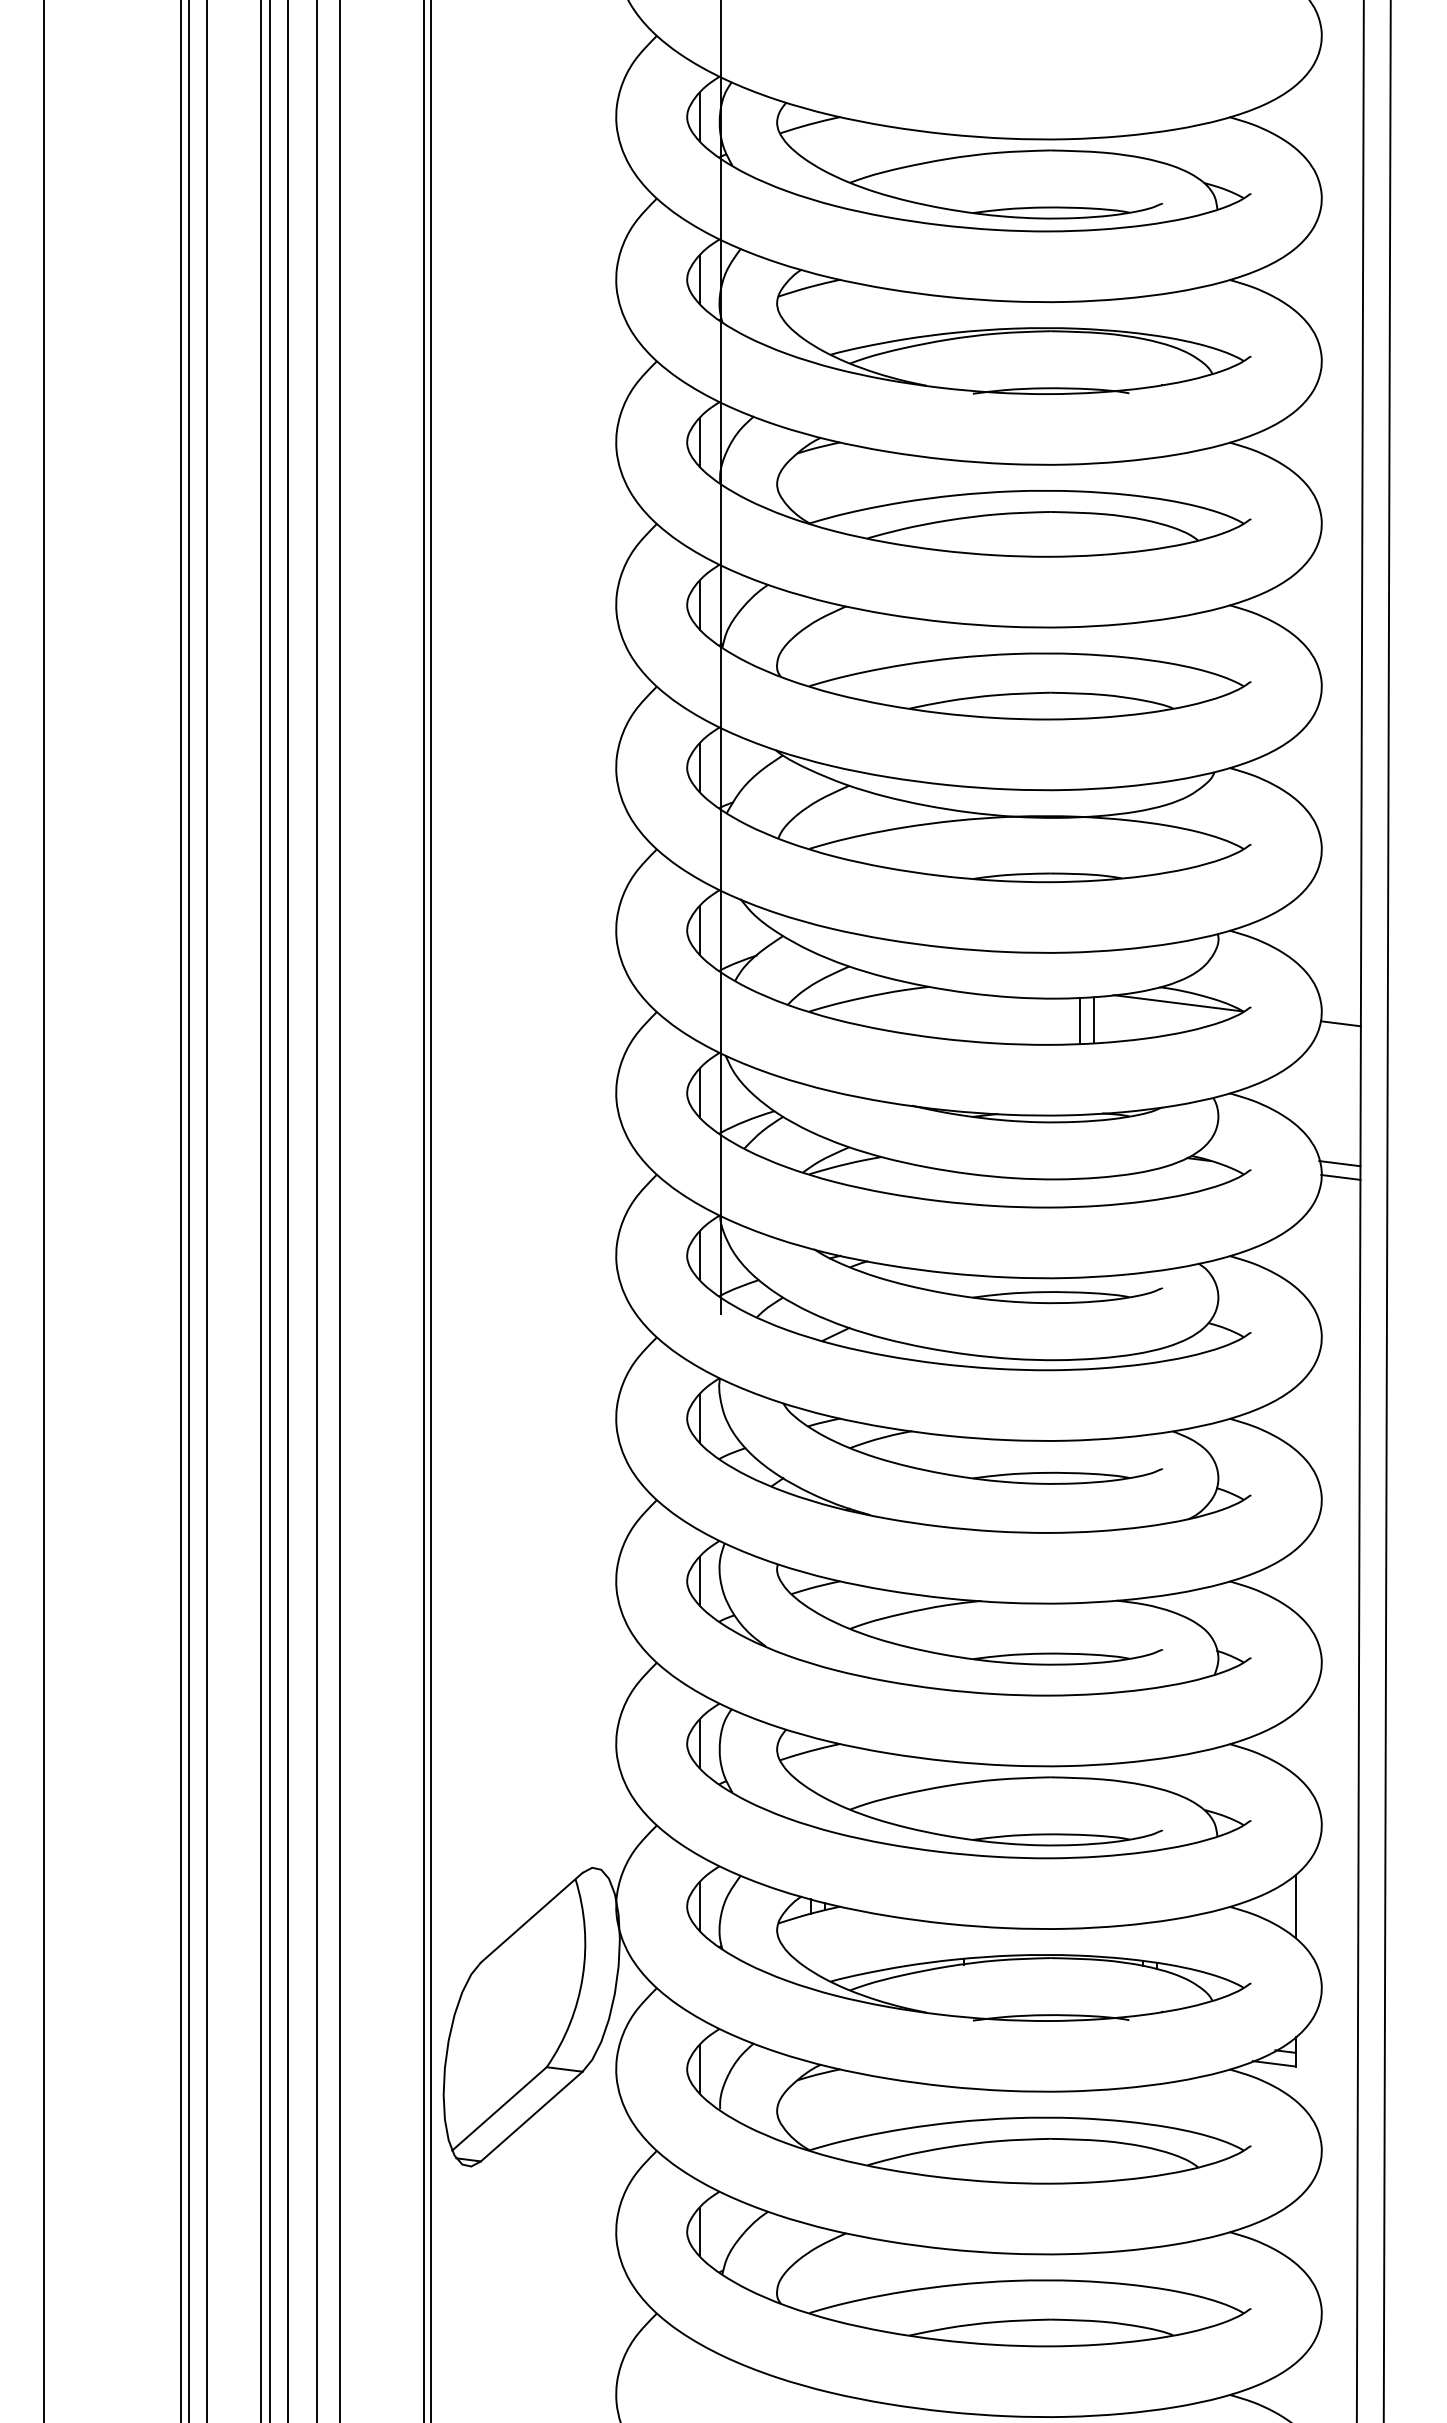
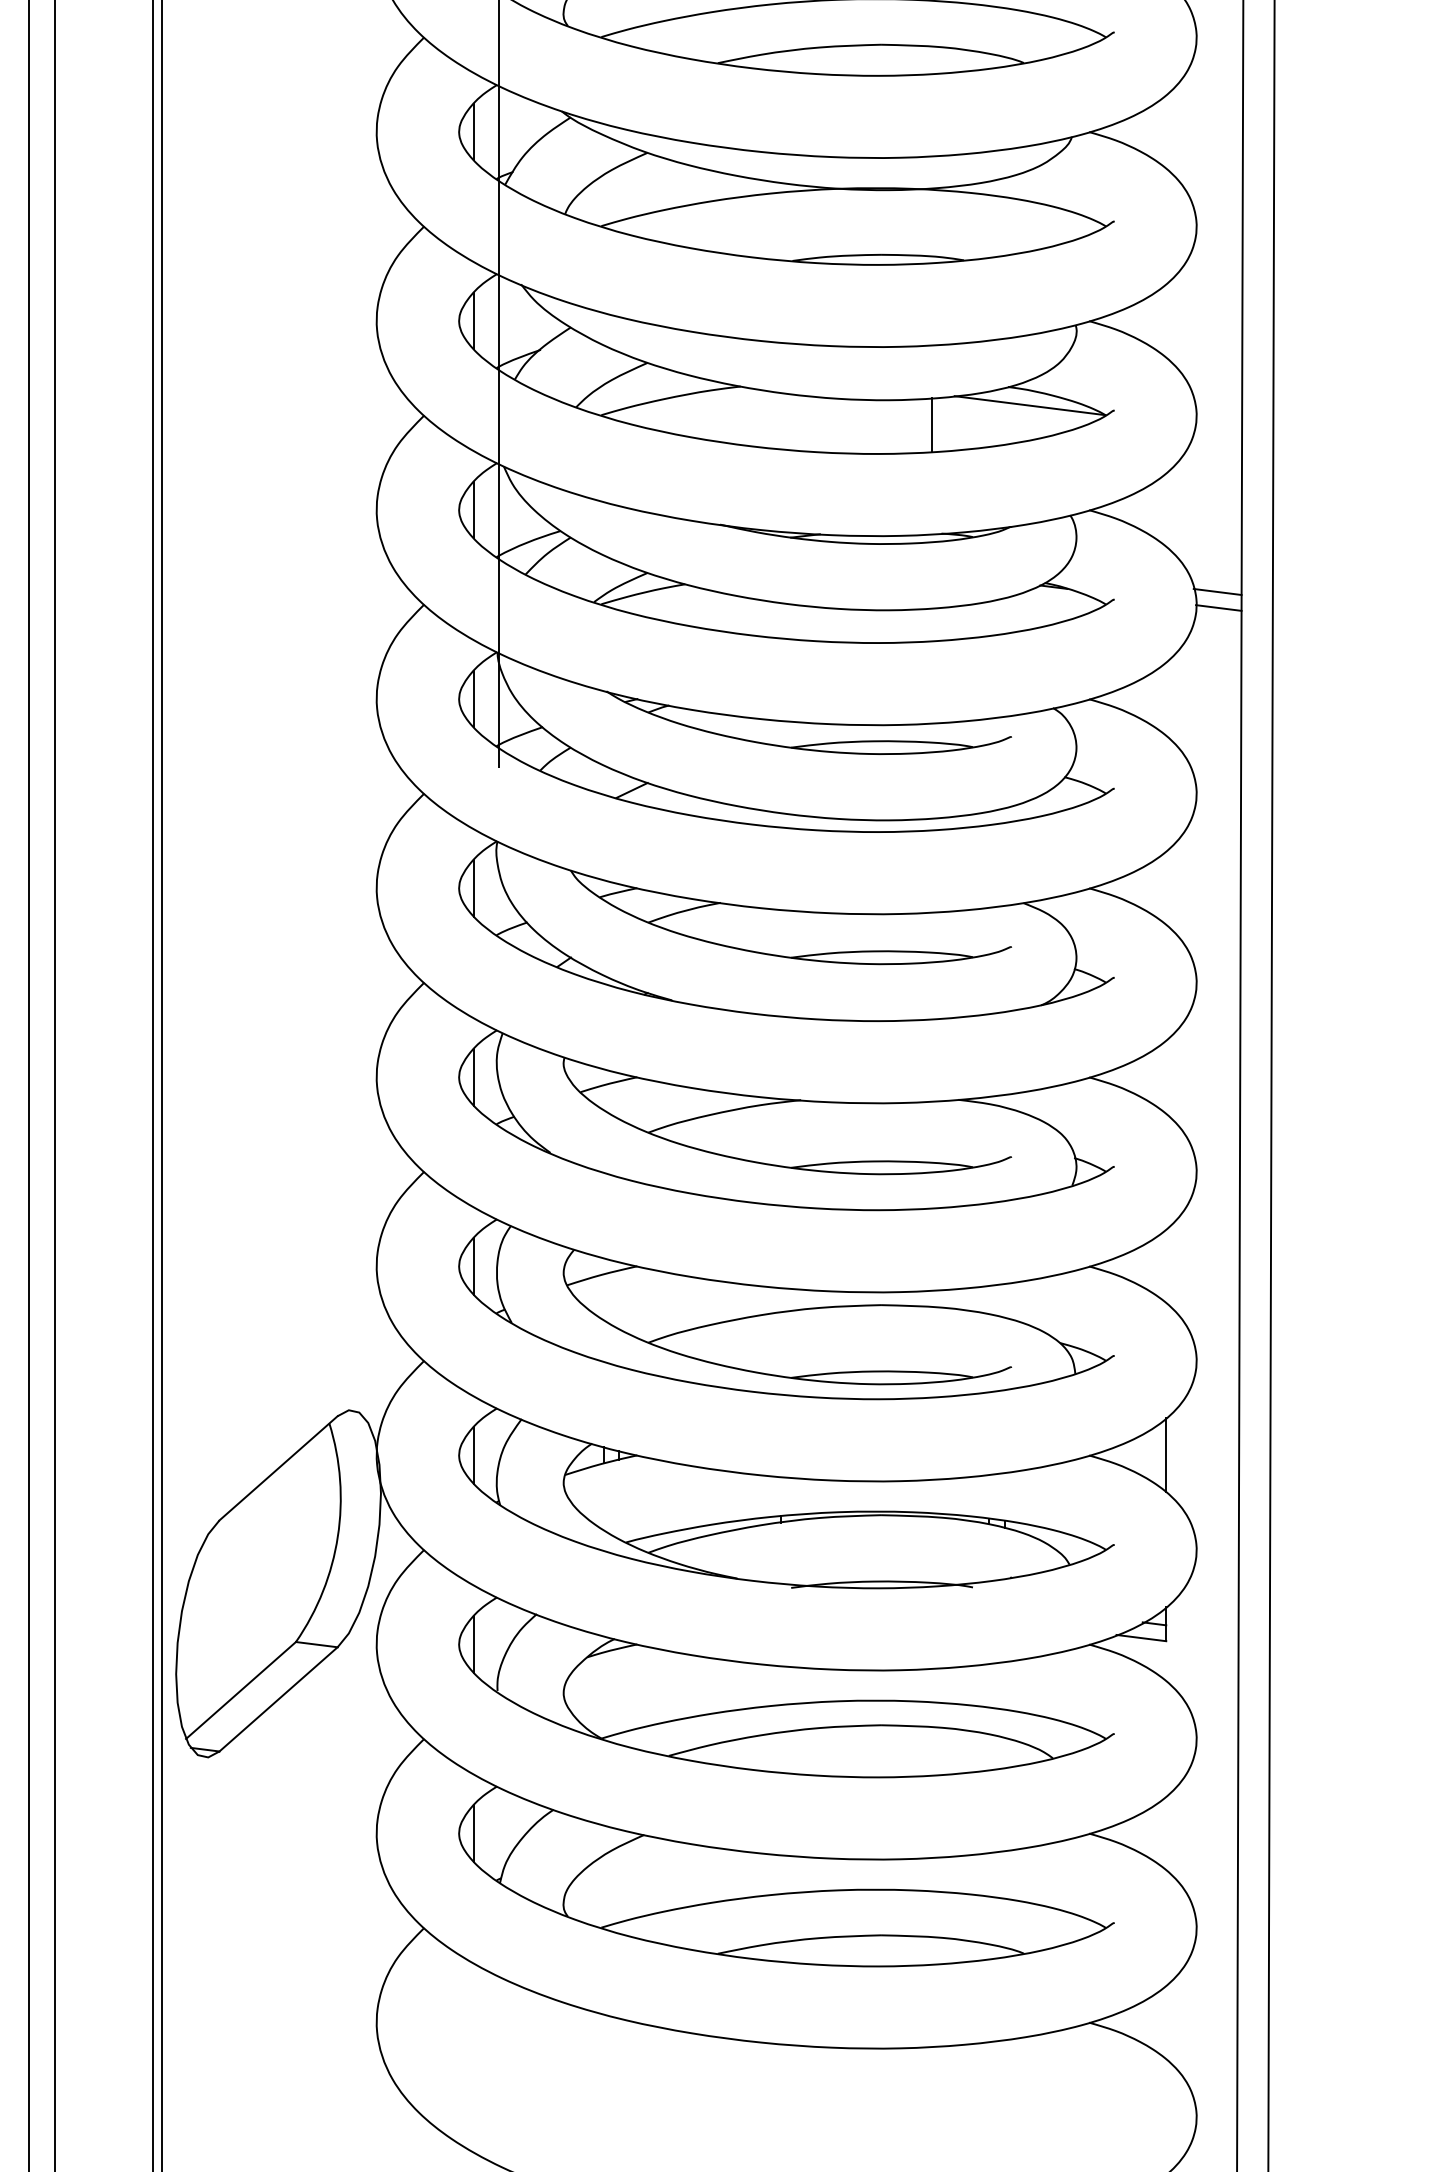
line: (1080, 1020) -> (916, 425), removed
line: (1340, 1023) -> (1218, 429), removed

